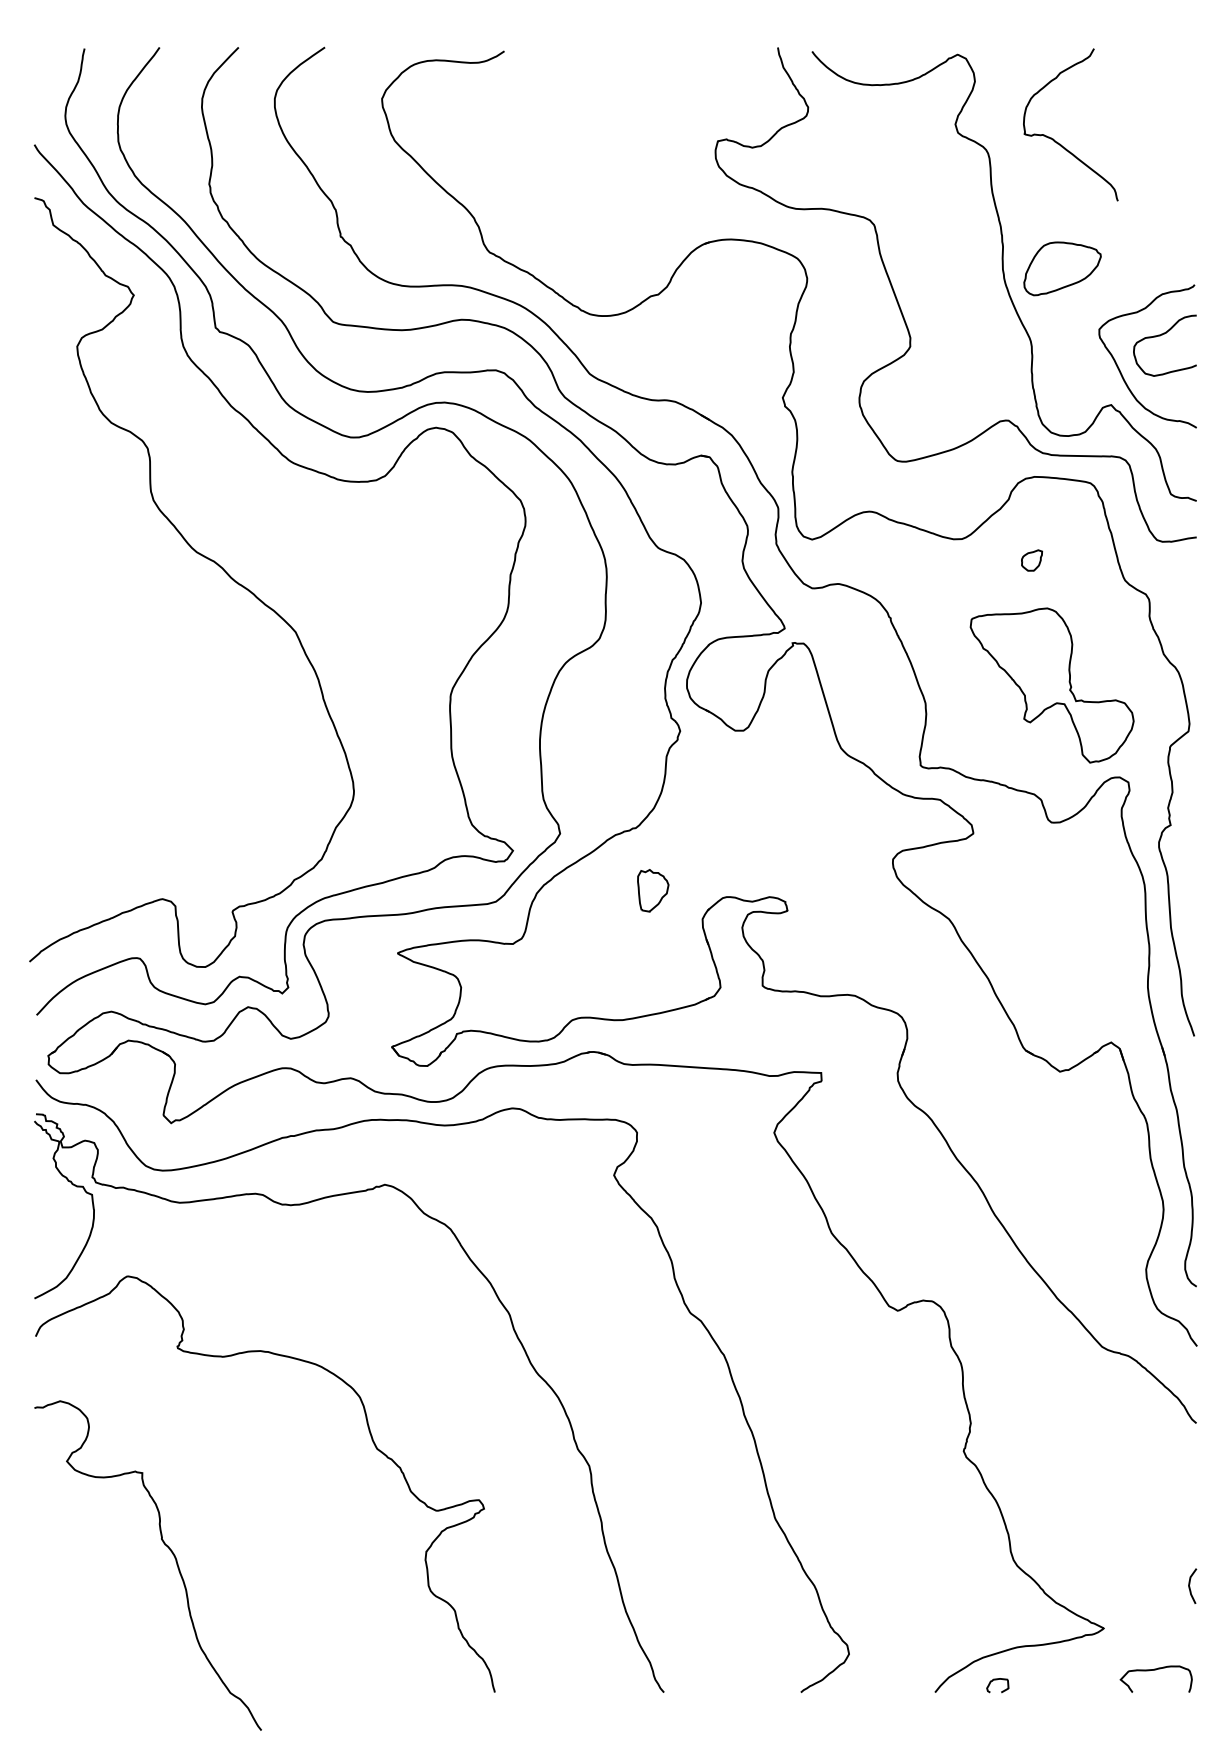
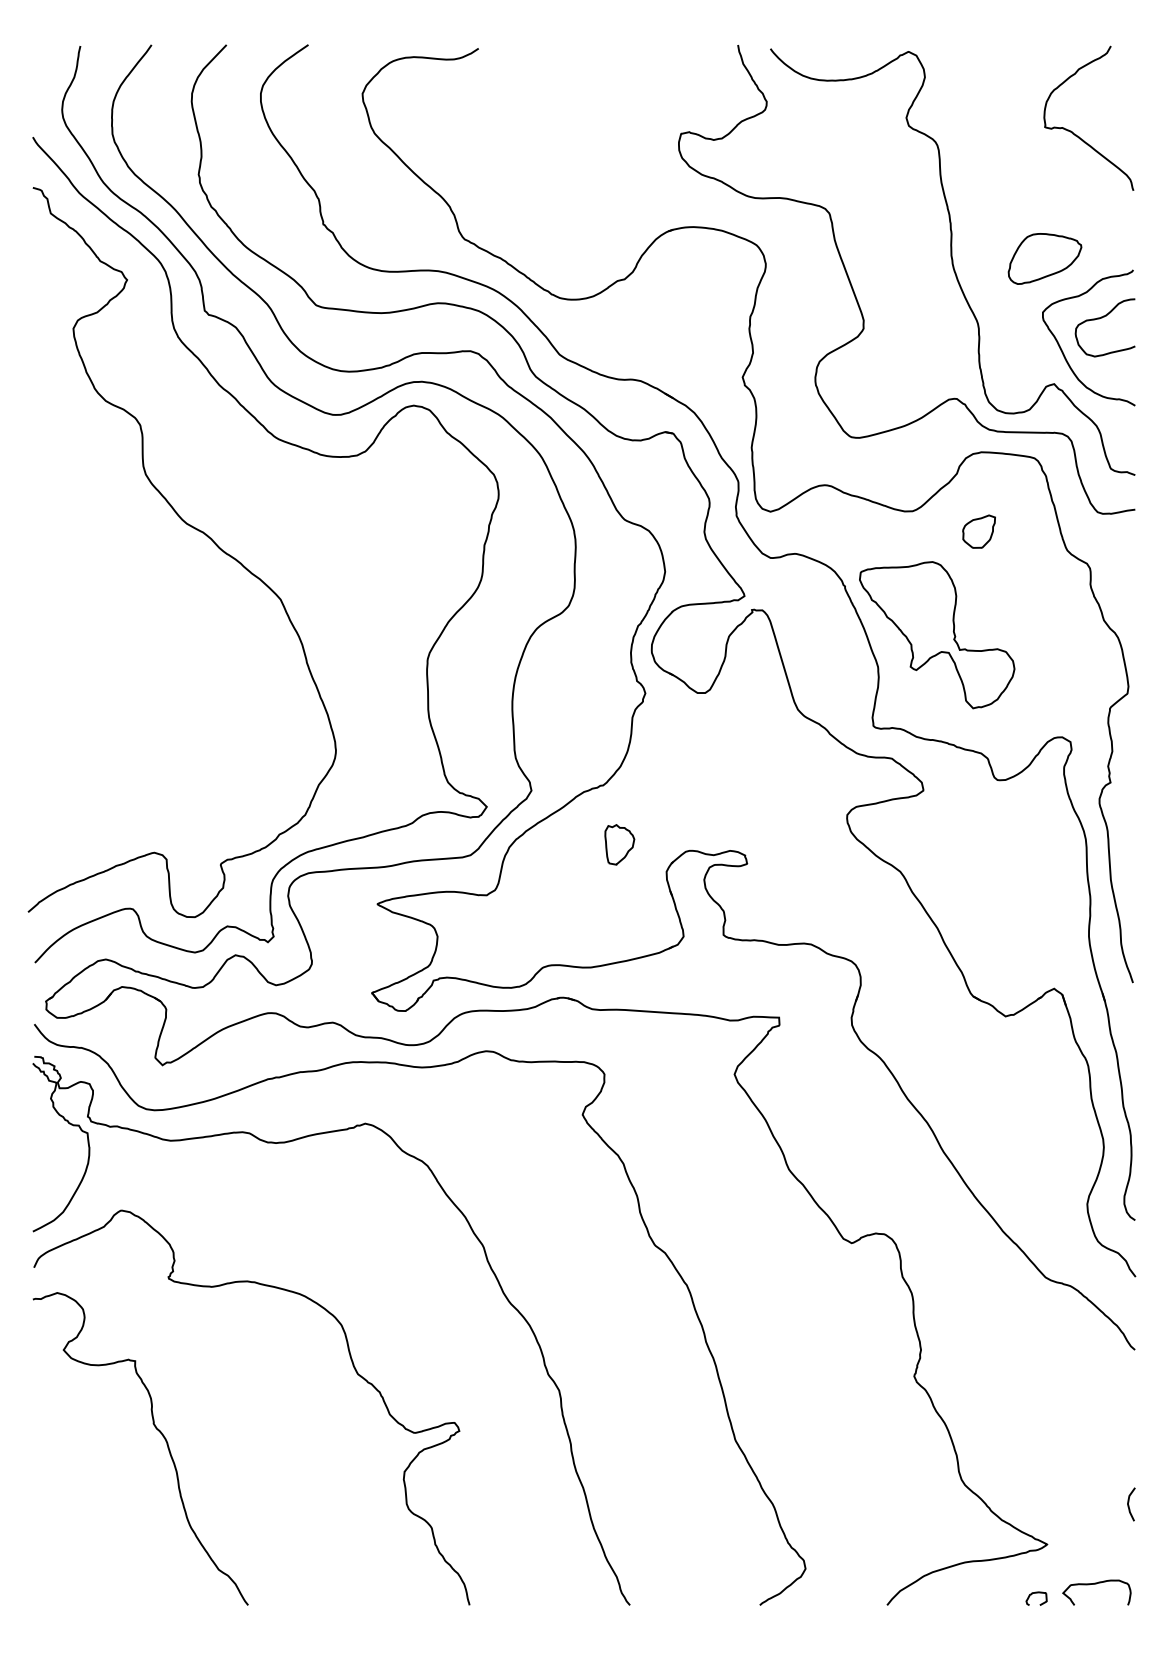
curve: (1057, 141) -> (1076, 134), moved
part: (1061, 268) -> (1044, 258), moved
part: (1031, 560) -> (978, 531), size x1.67
part: (1052, 685) -> (937, 635), moved
curve: (165, 1546) -> (157, 1430), moved
curve: (997, 1680) -> (1036, 1593), moved

